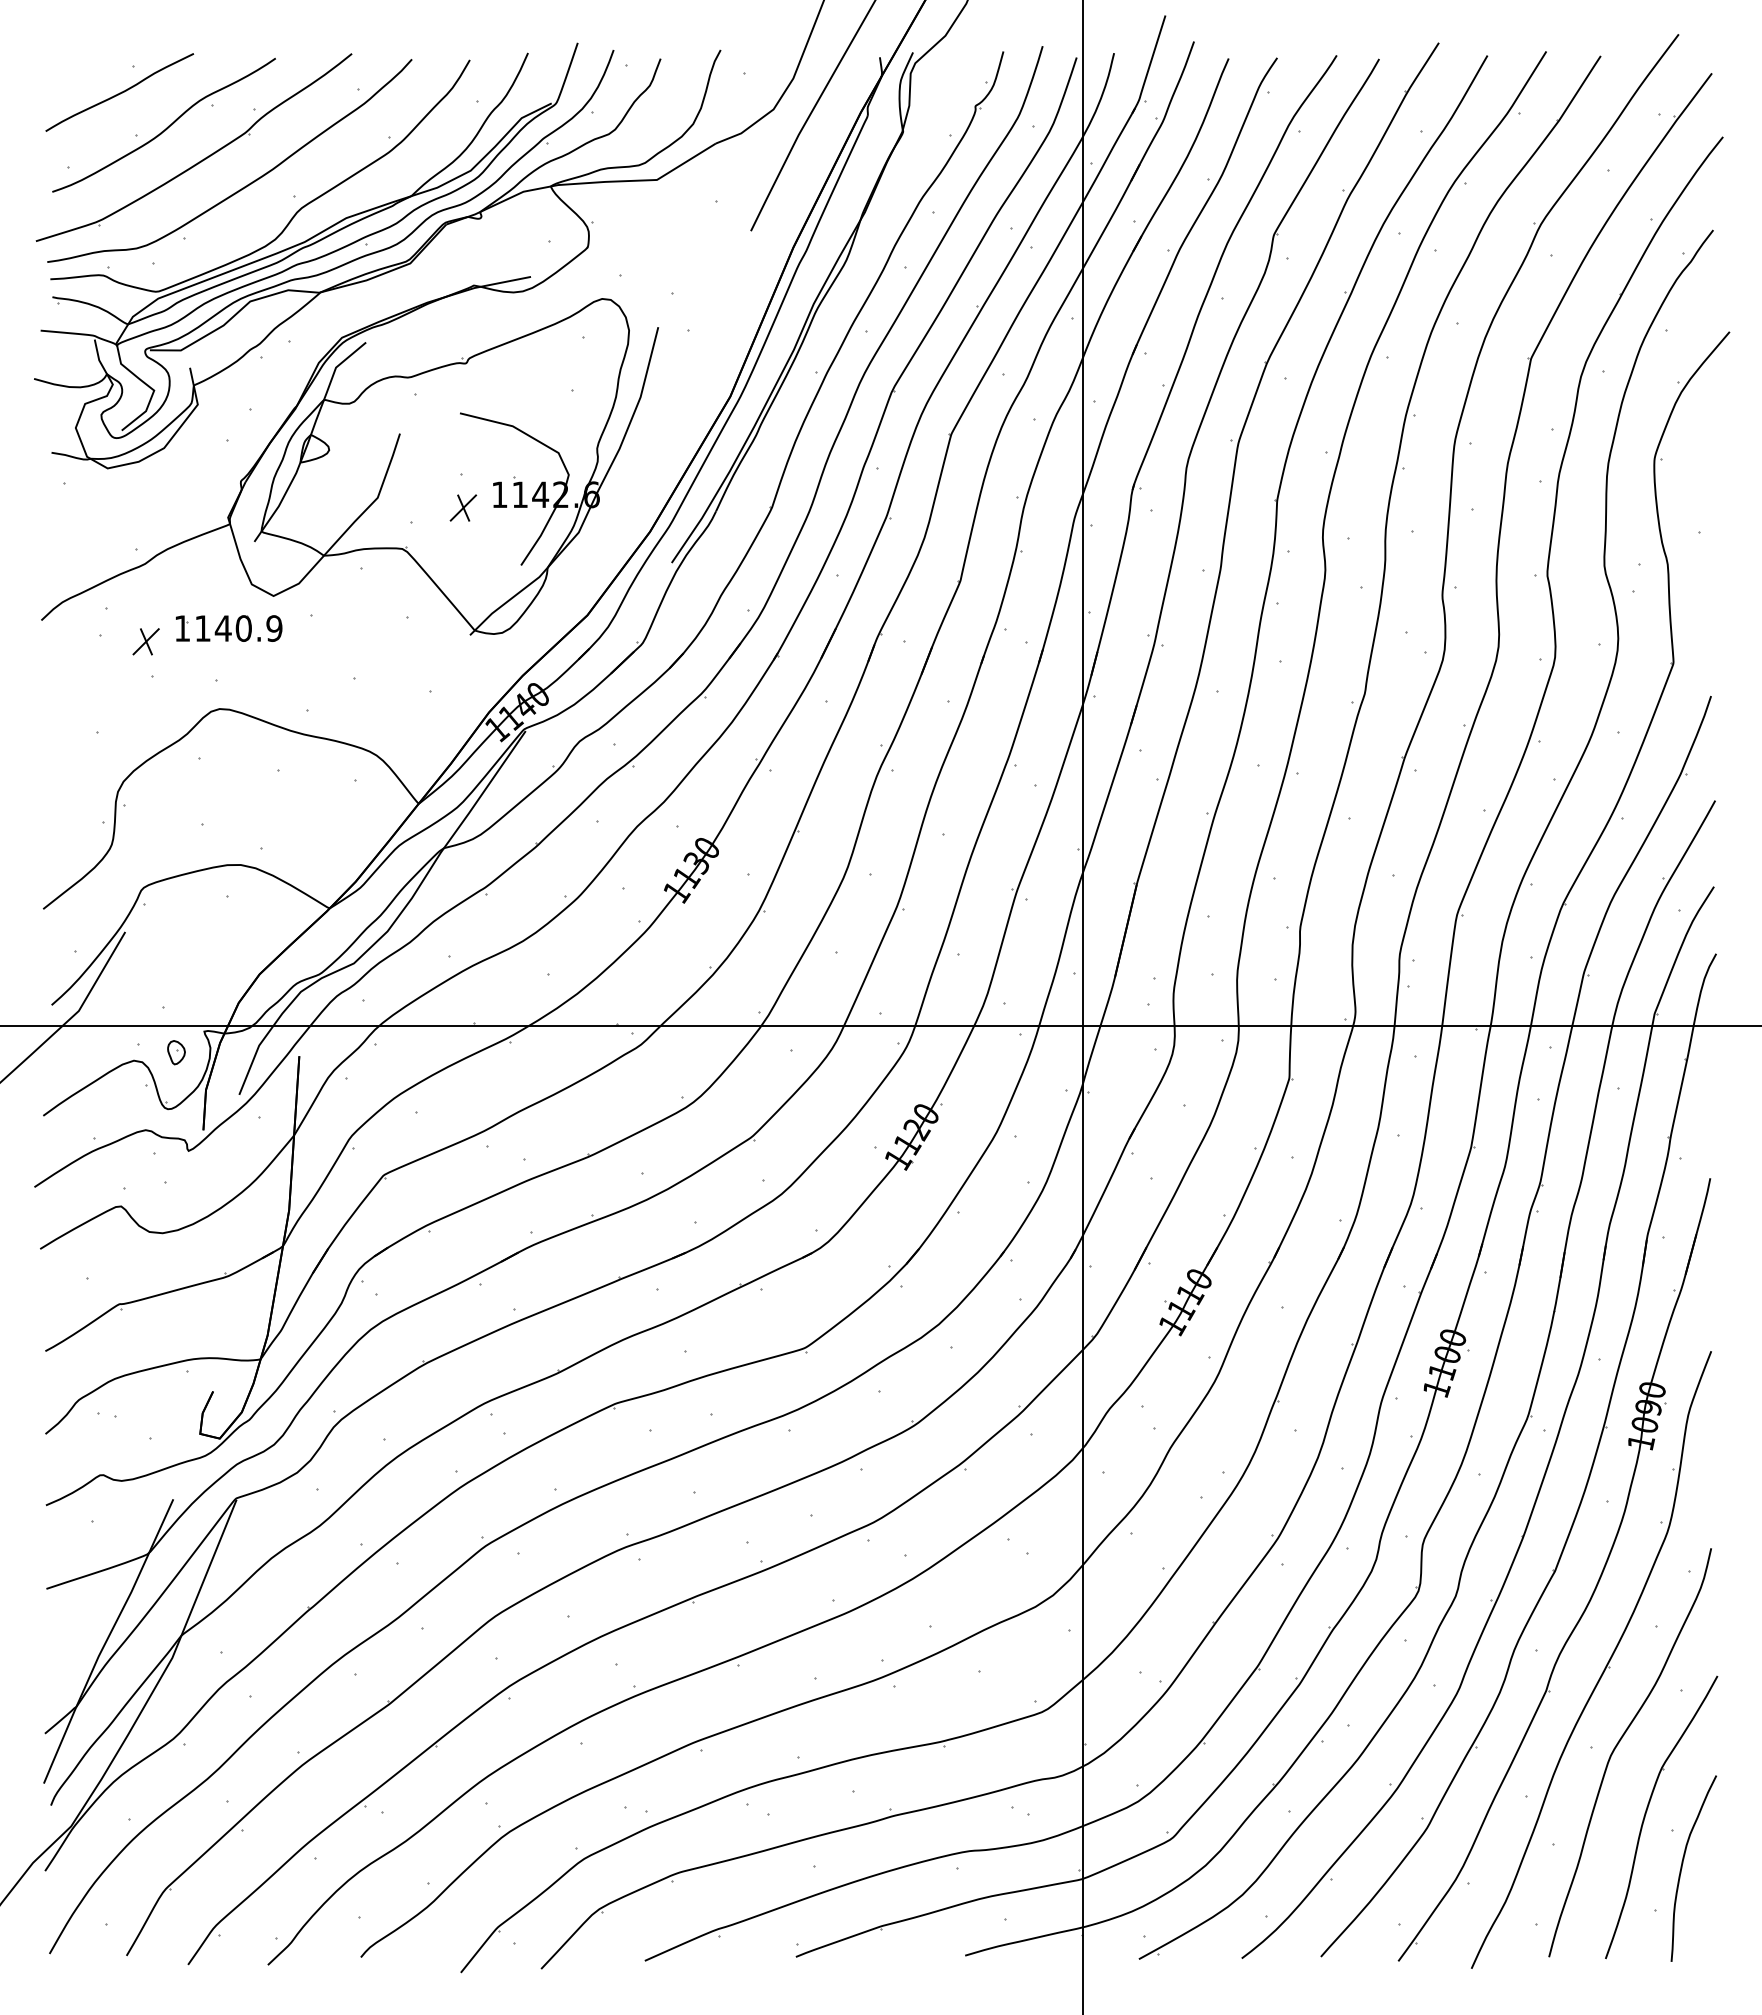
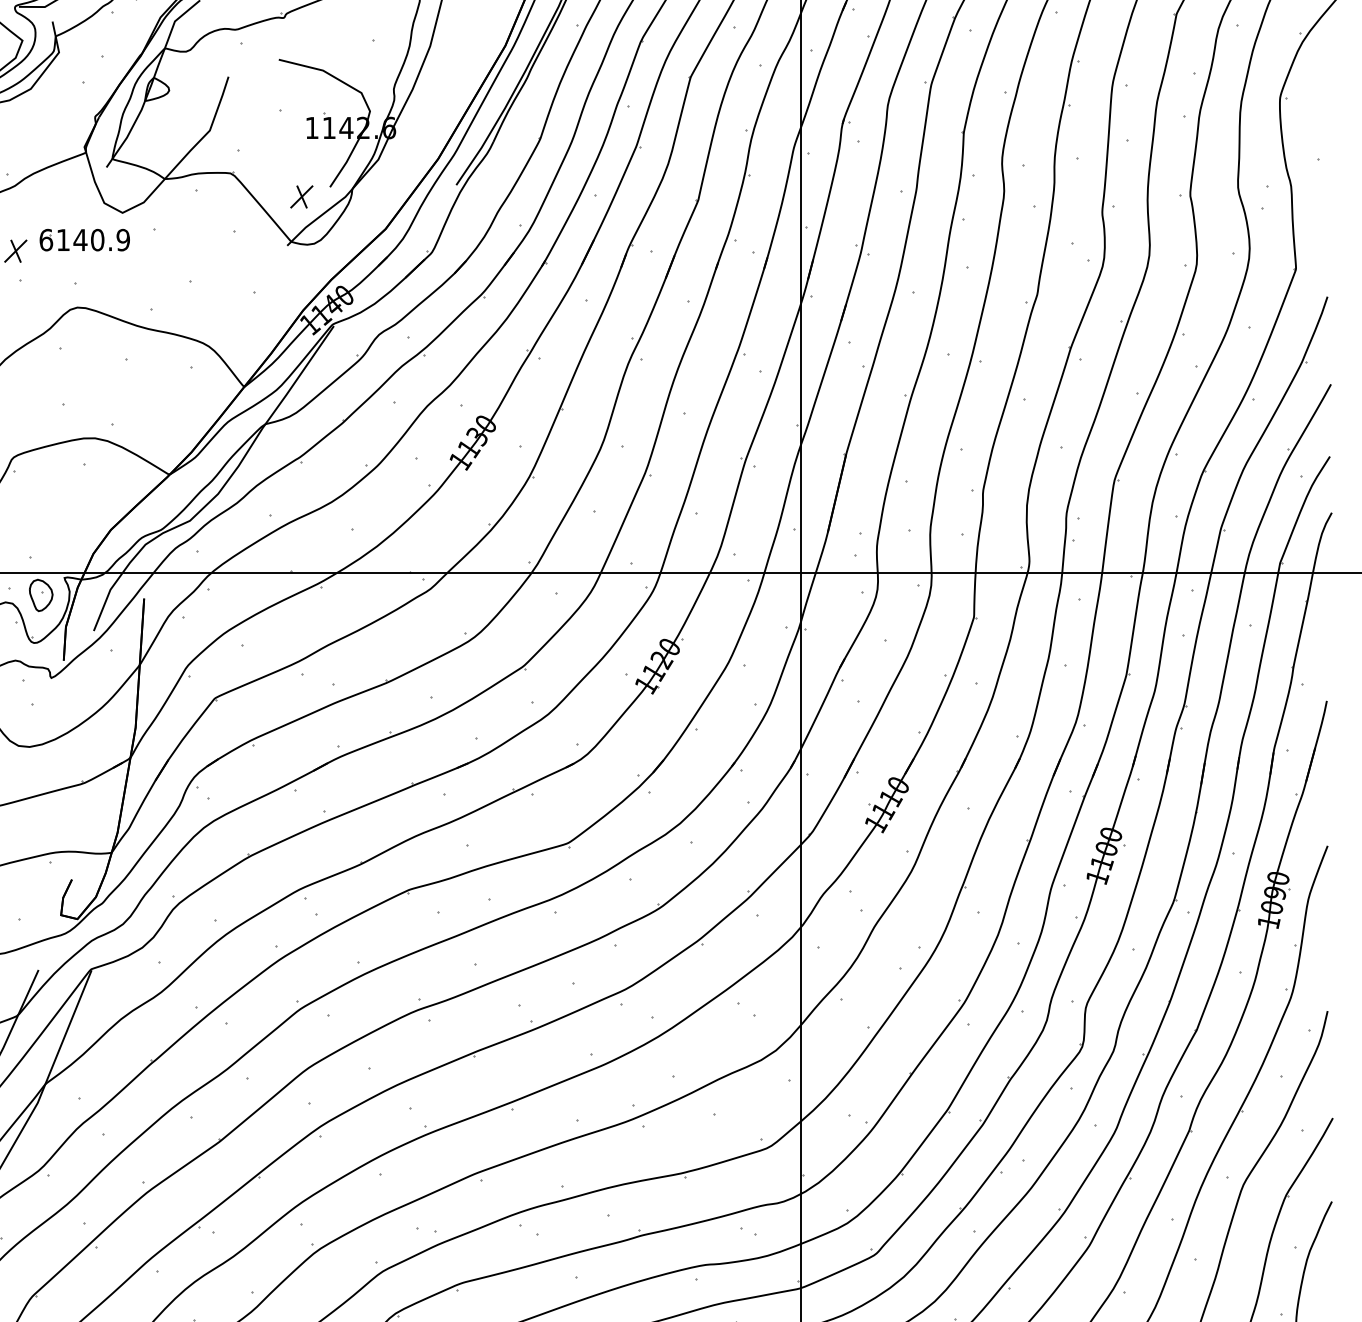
part: (463, 507) -> (301, 196), moved
text: (182, 628) -> (46, 240), 1140.9 -> 6140.9
part: (176, 1052) -> (41, 595), size x1.6

